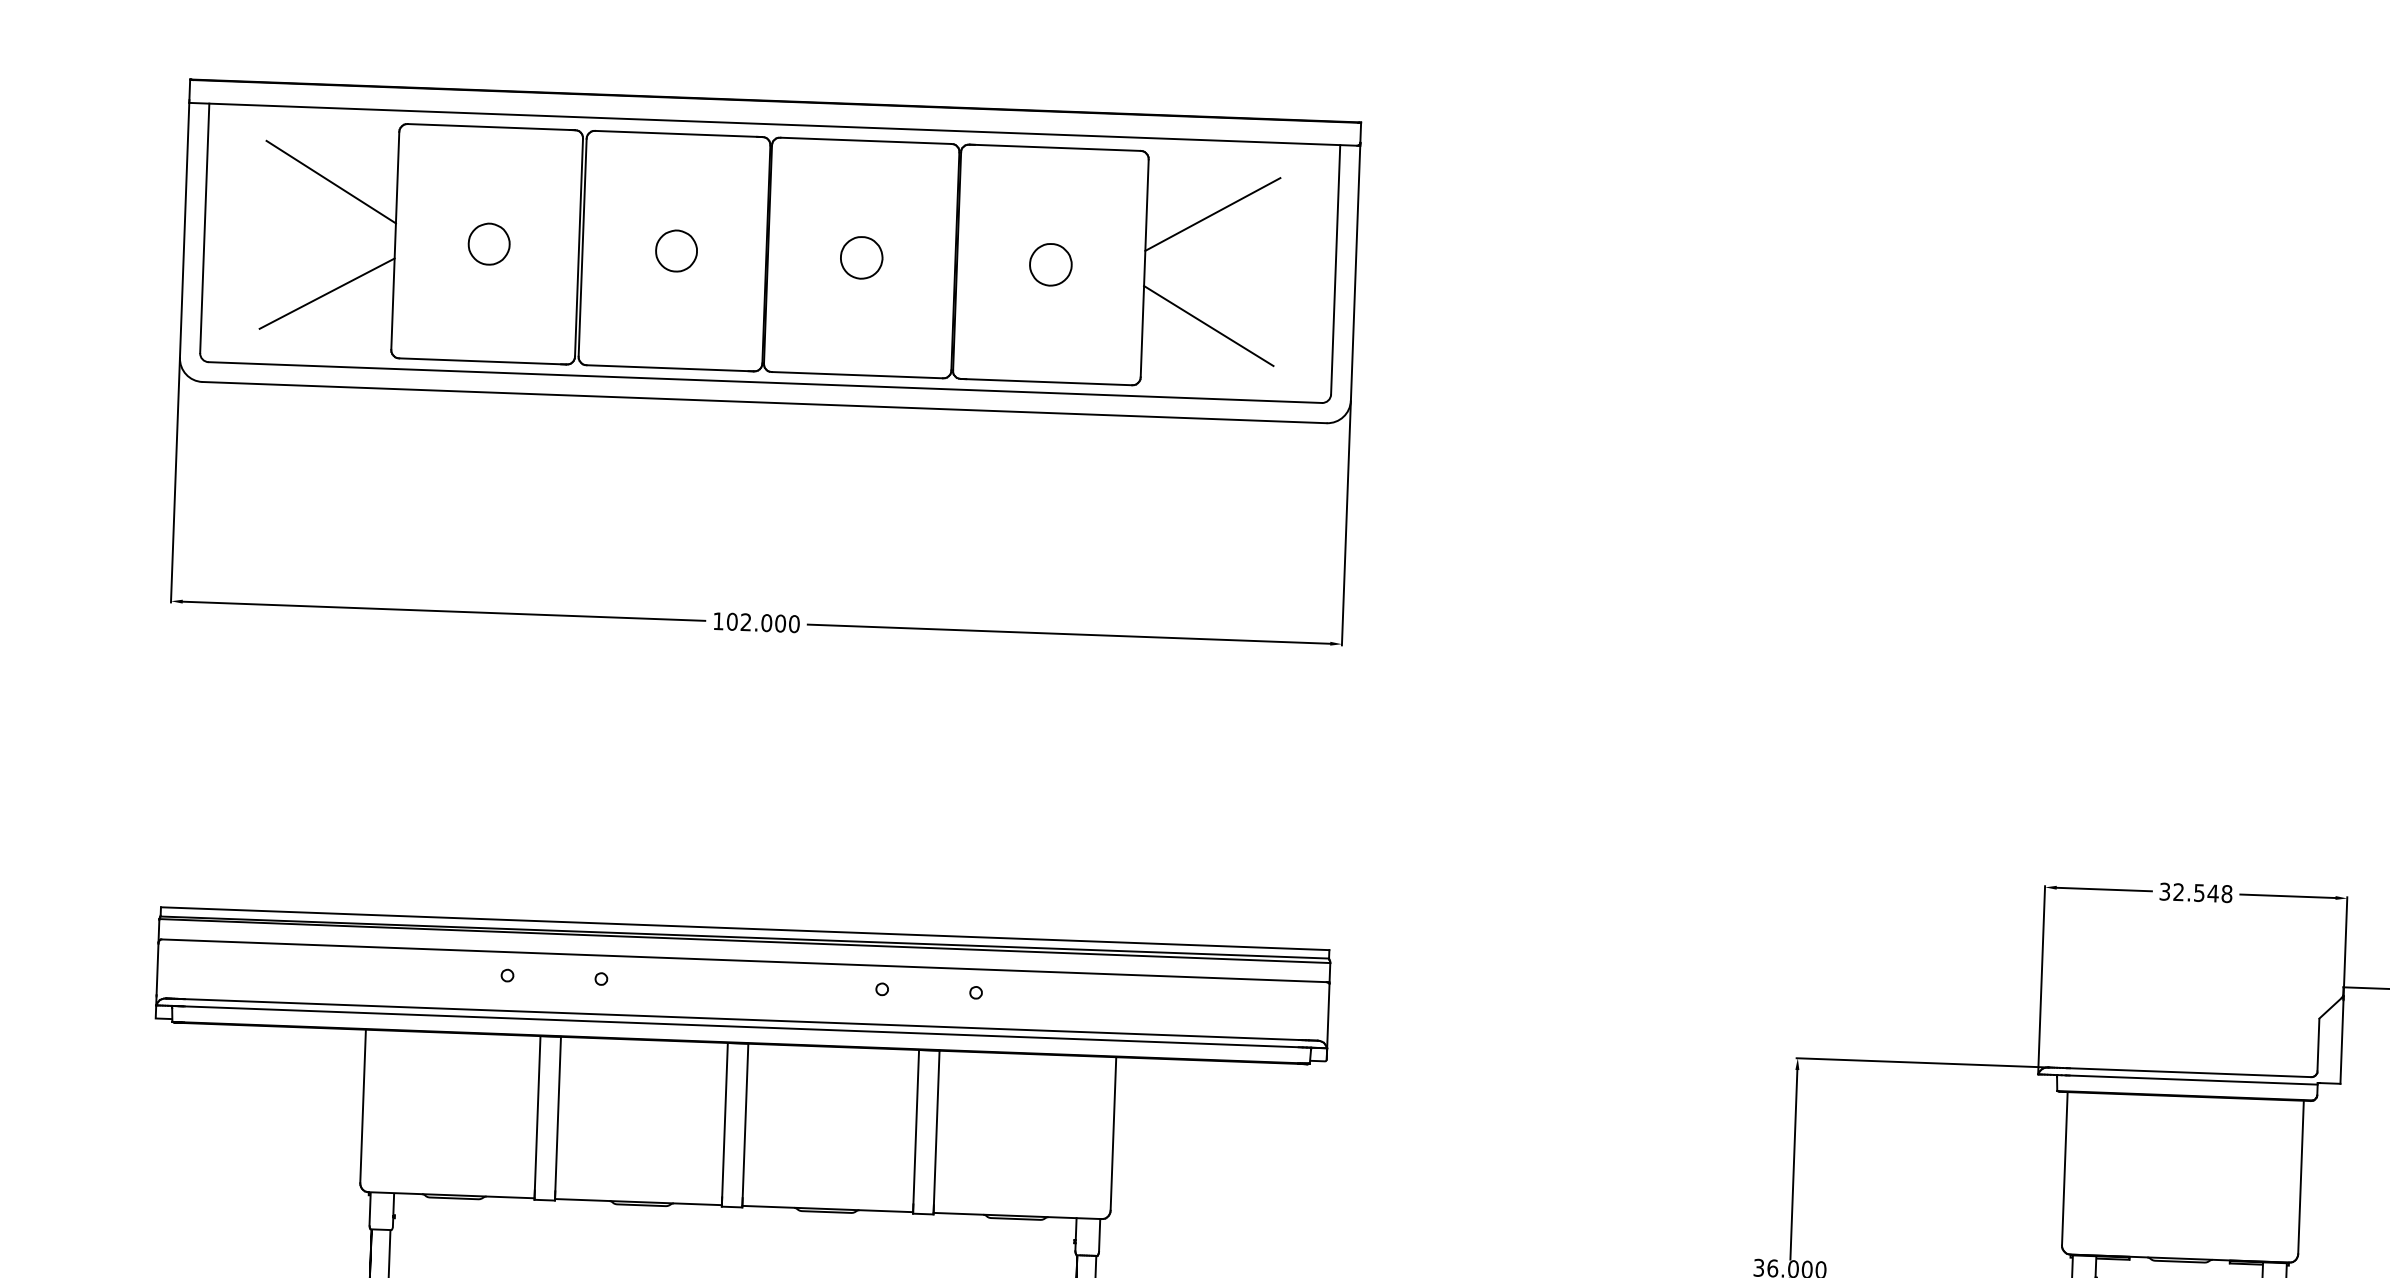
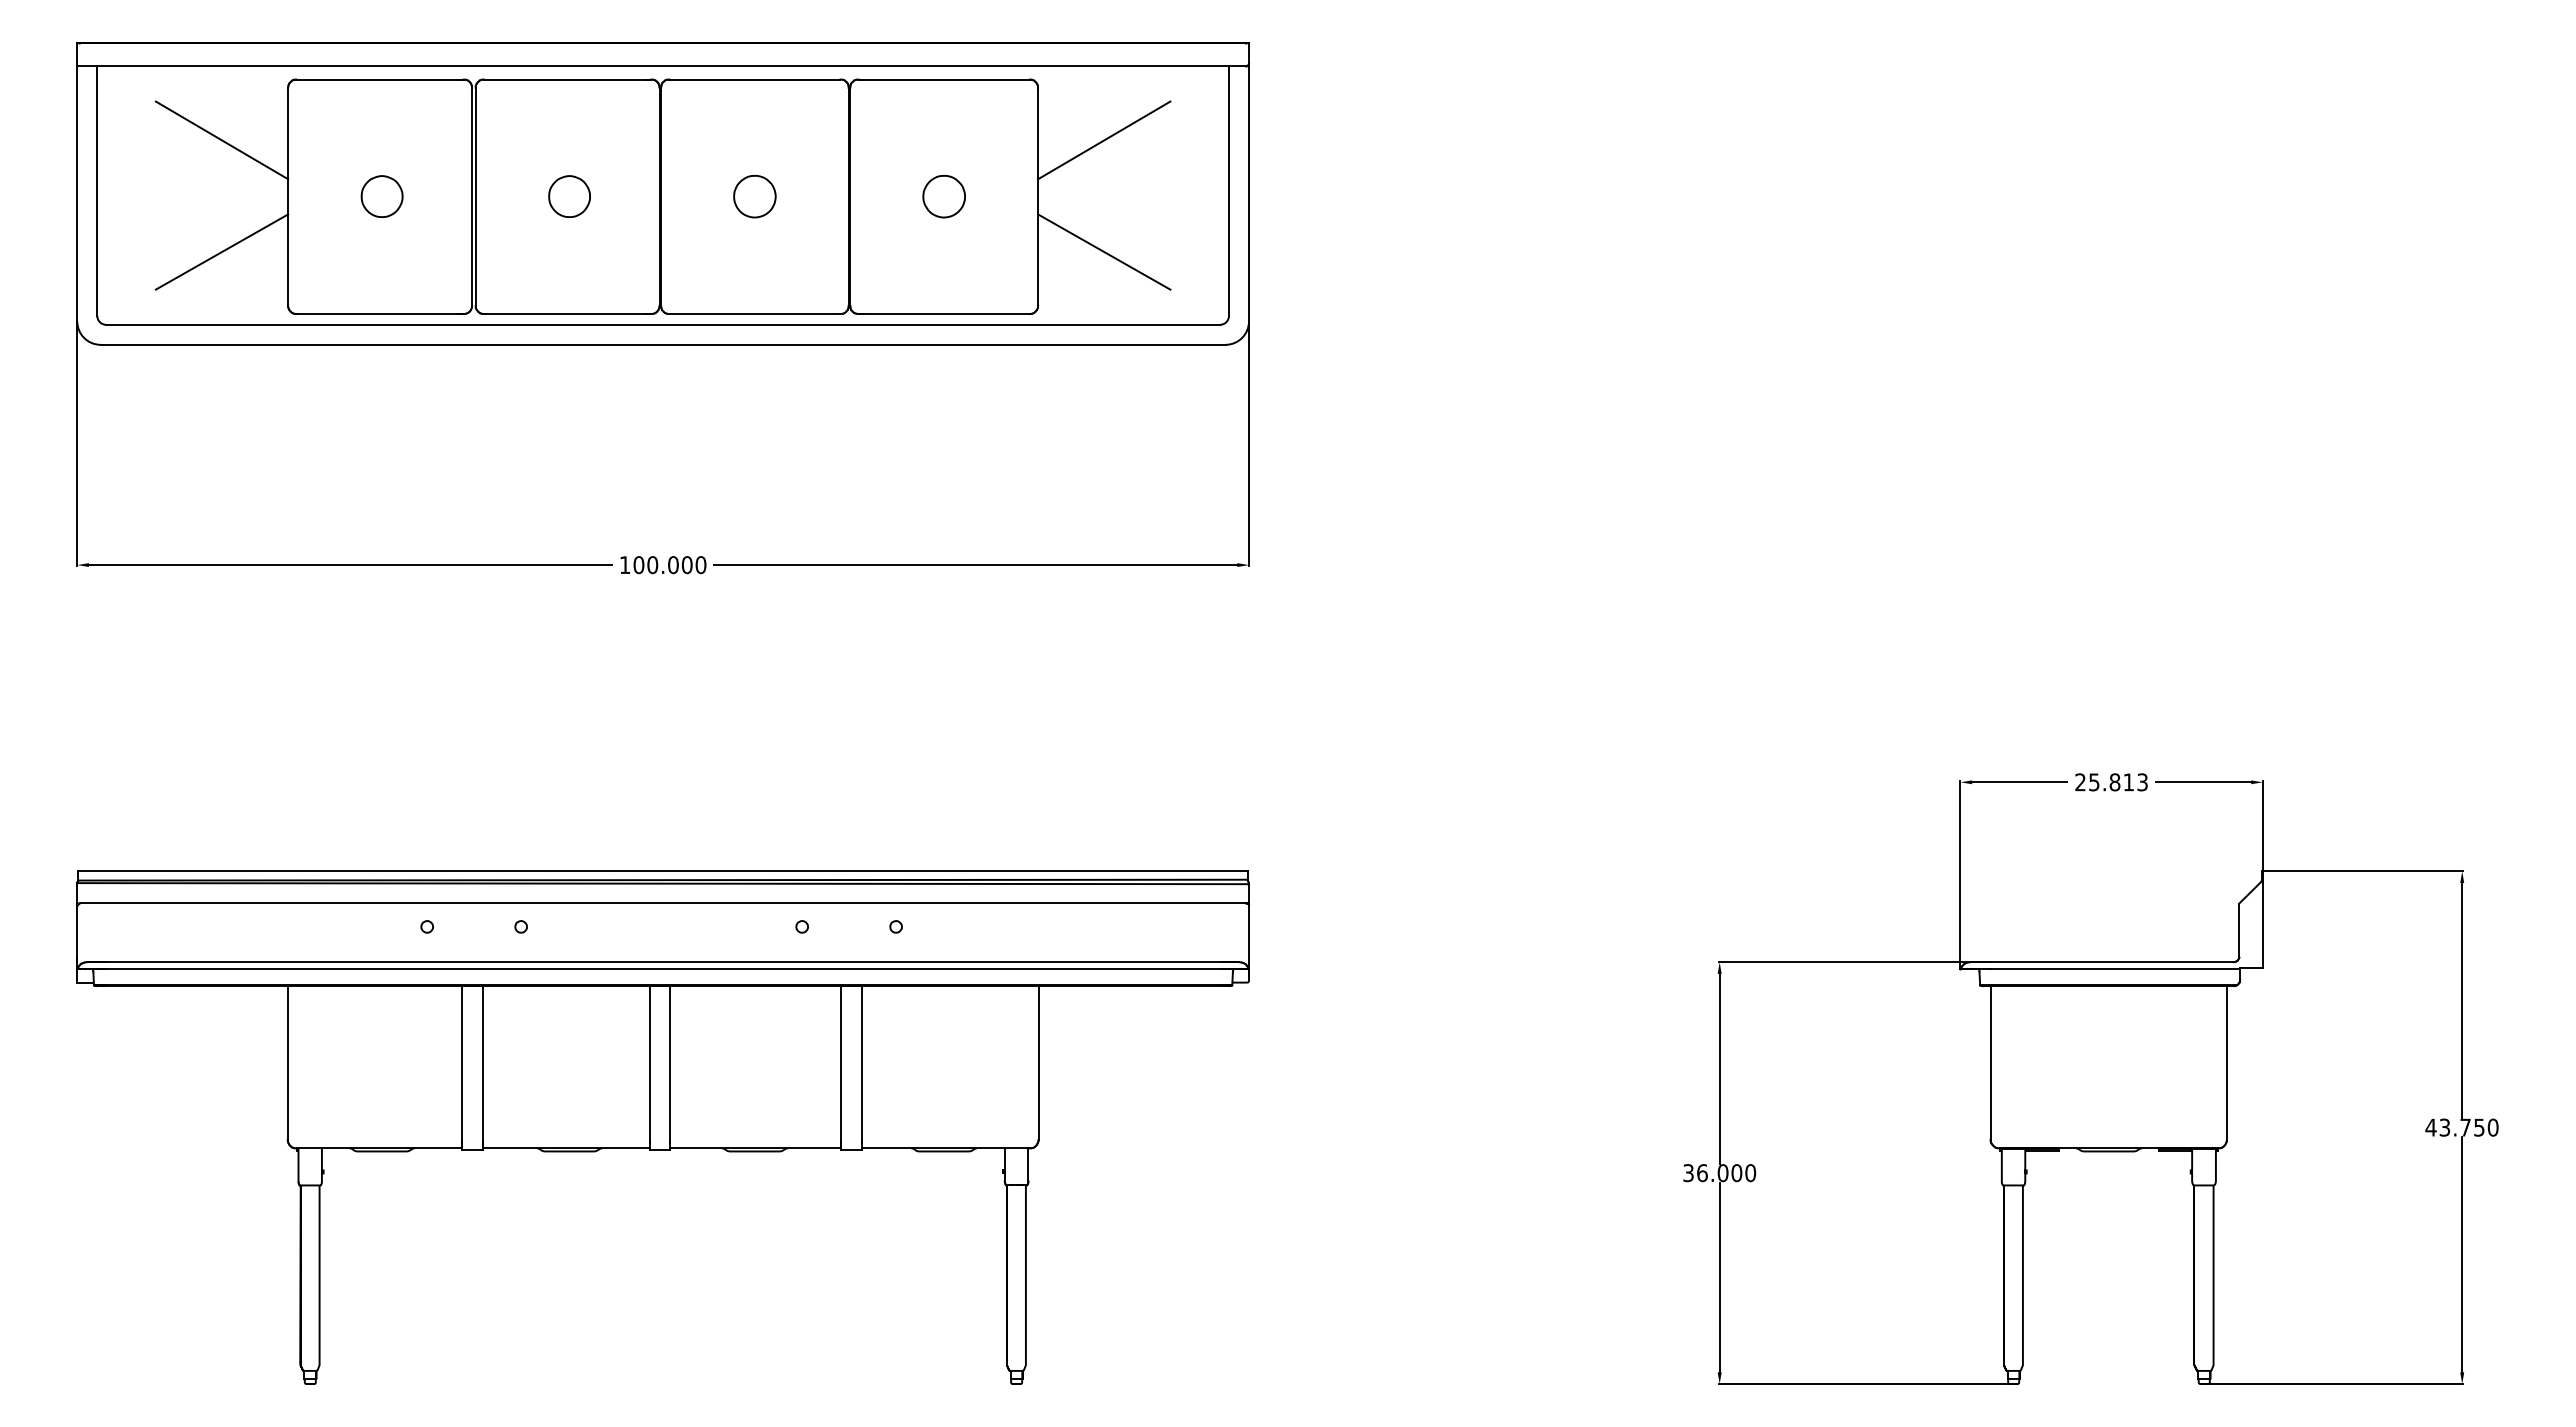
text: (745, 622) -> (652, 565), 102.000 -> 100.000
text: (2195, 893) -> (2111, 782), 32.548 -> 25.813

